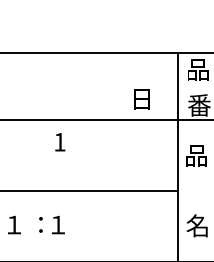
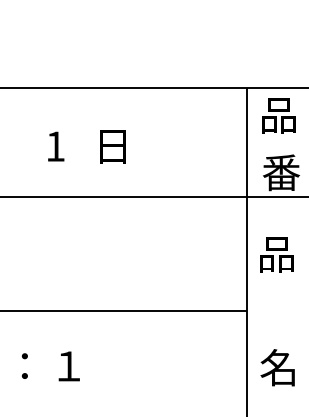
text: (141, 99) -> (111, 146), moved
text: (60, 142) -> (56, 146), moved
part: (58, 225) -> (69, 367), moved

